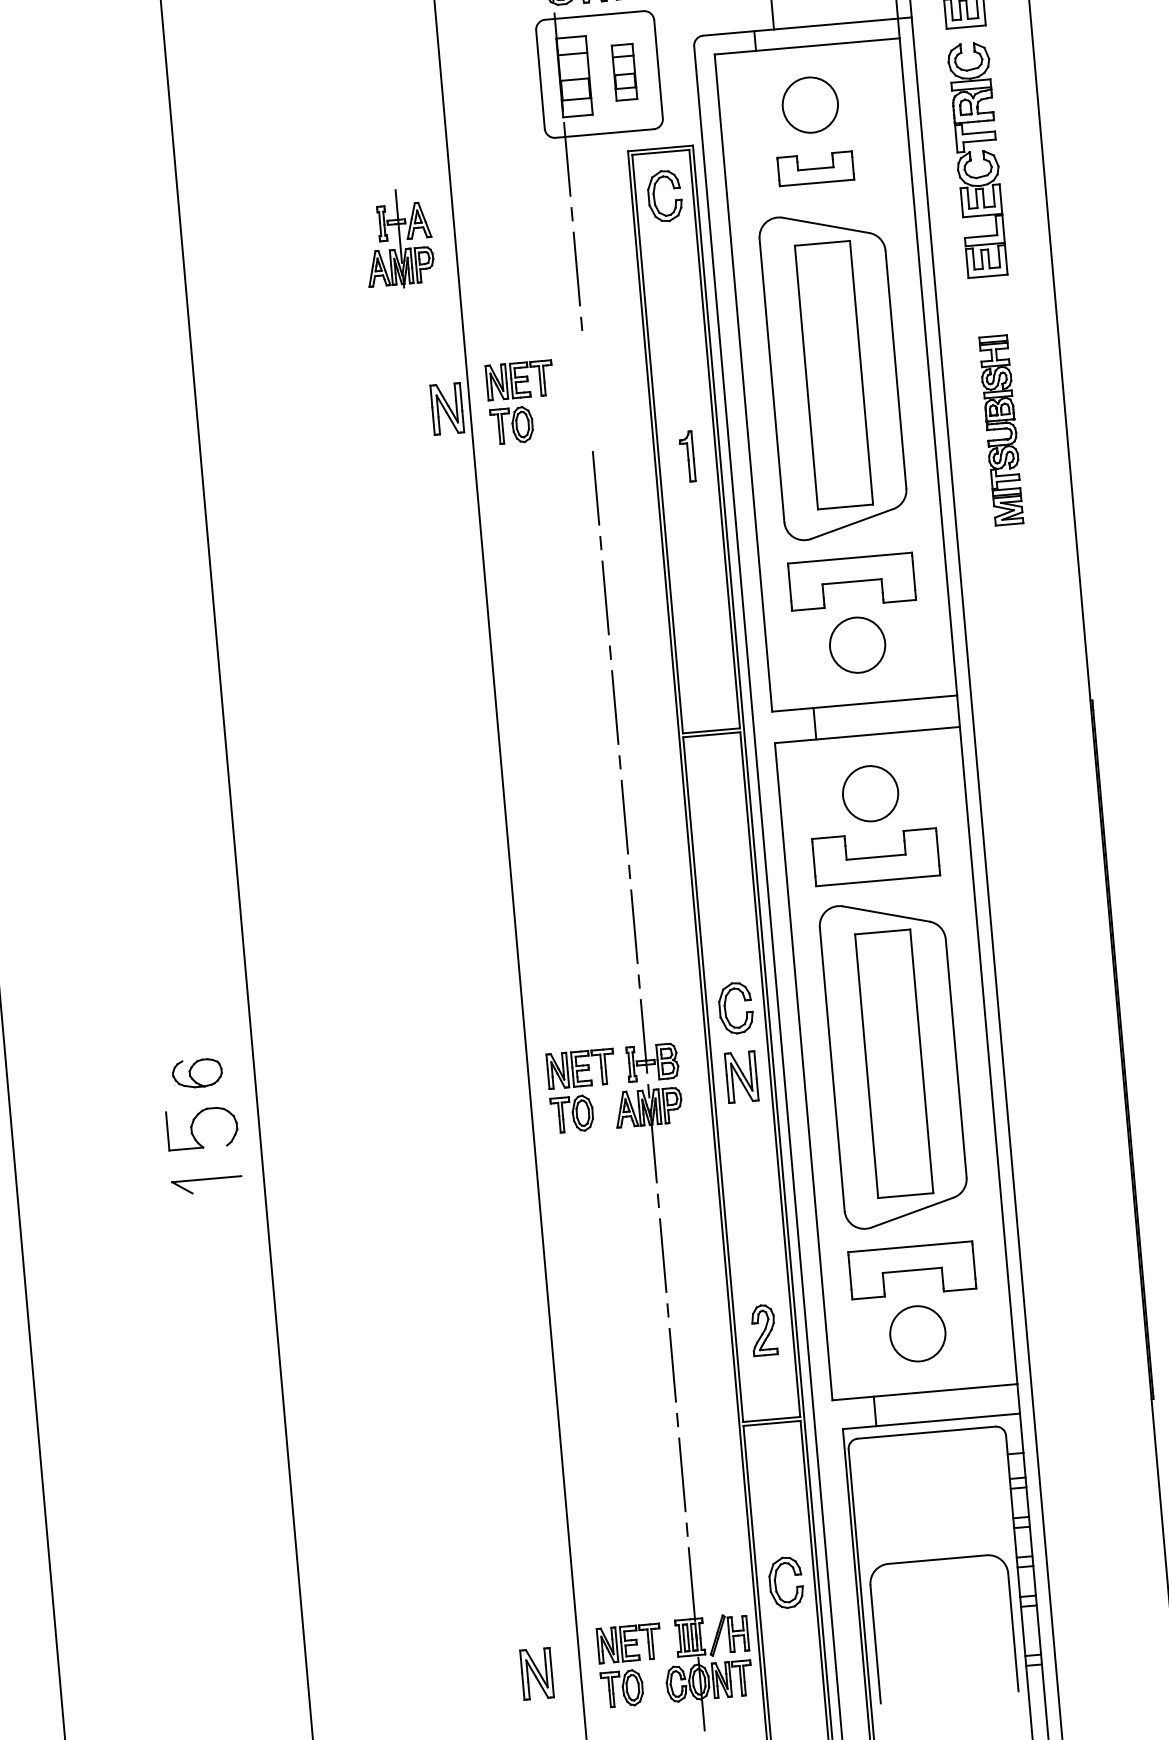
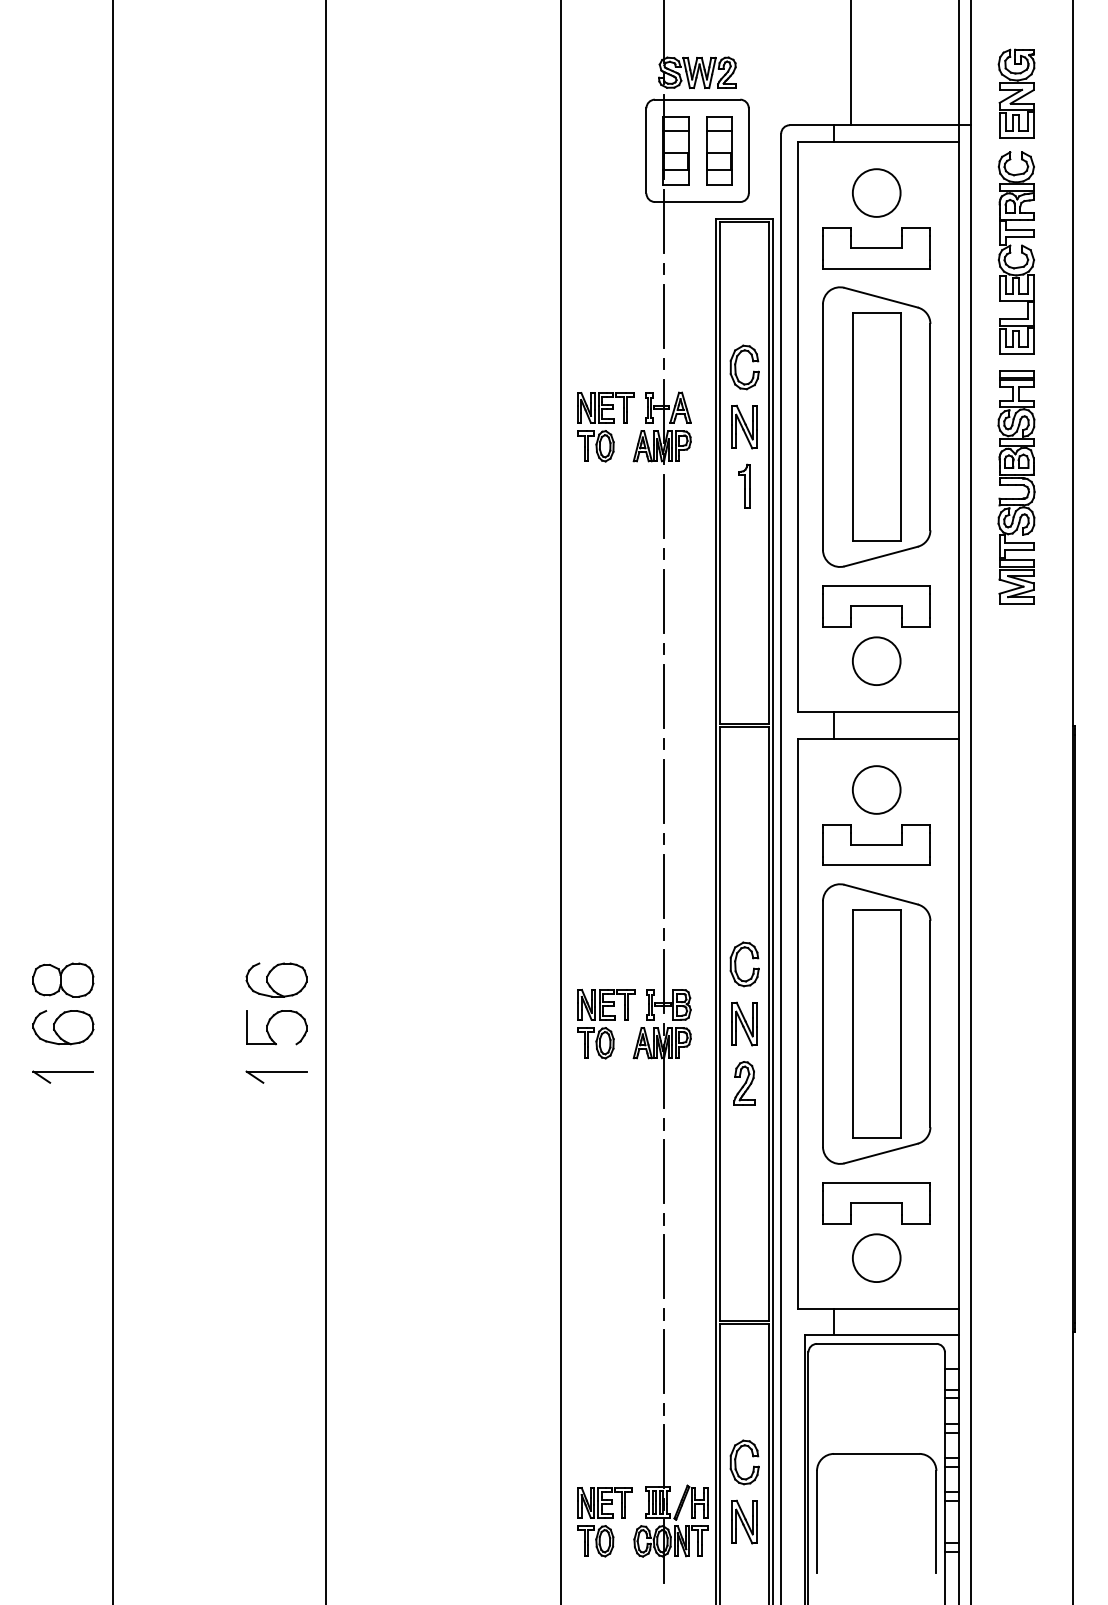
part: (624, 71) -> (719, 150), size x1.43
part: (815, 169) -> (876, 248), size x1.67
part: (655, 197) -> (736, 367), moved
part: (397, 238) -> (661, 421), moved
part: (447, 408) -> (744, 426), moved
part: (1001, 430) -> (1016, 487), size x1.43
part: (197, 1072) -> (276, 979), size x1.43
part: (763, 1330) -> (744, 1083), moved
part: (536, 1673) -> (744, 1521), moved

